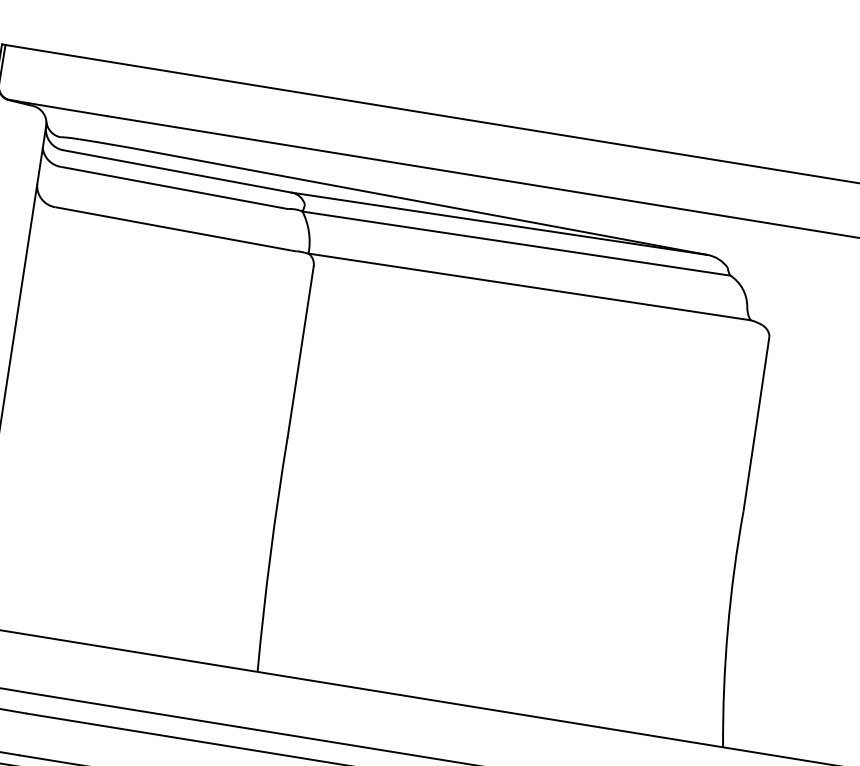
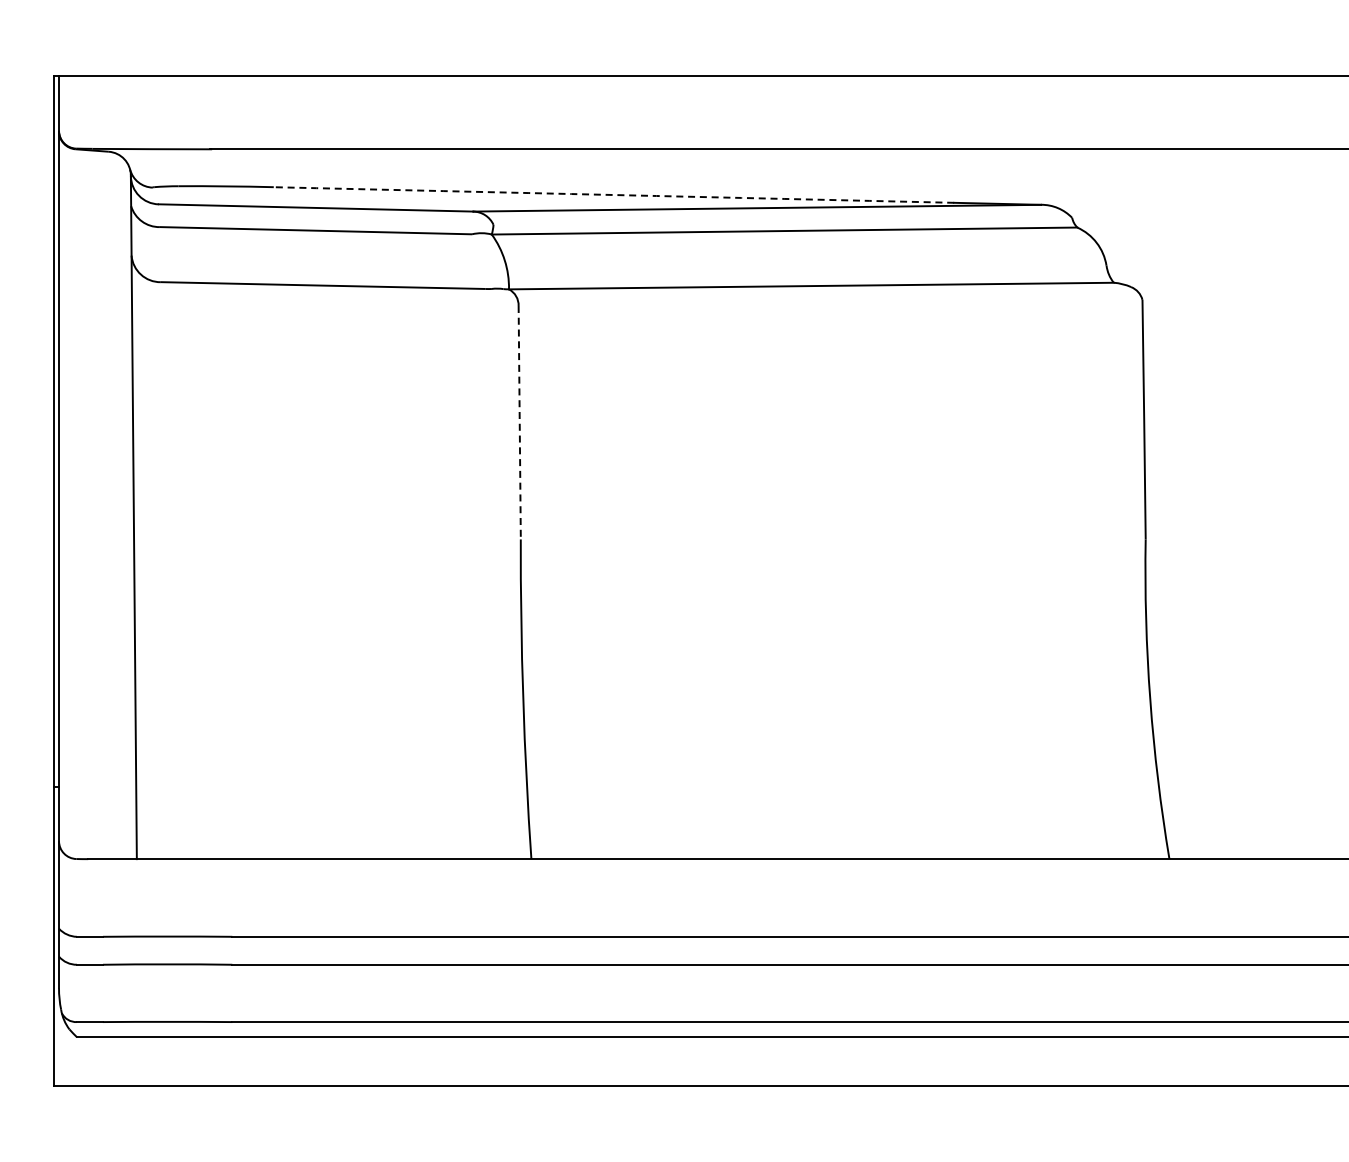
arc: (395, 197) -> (613, 195), solid -> dashed
line: (300, 351) -> (519, 422), solid -> dashed

